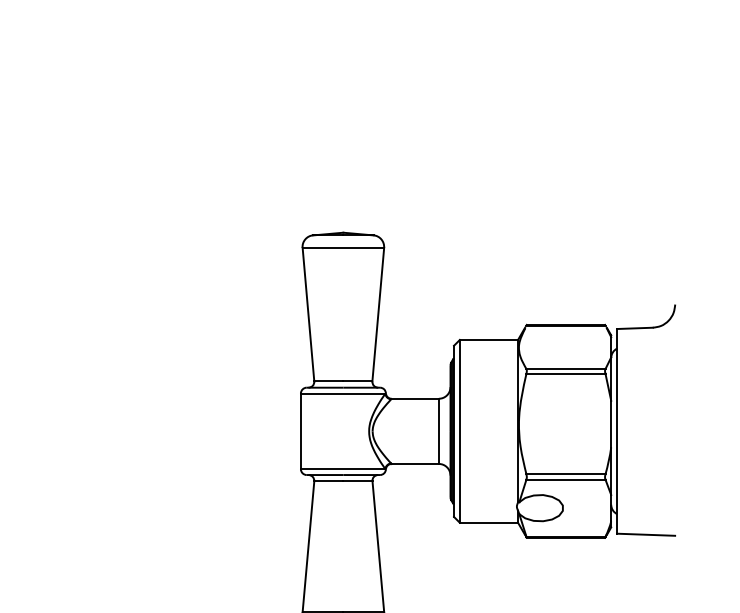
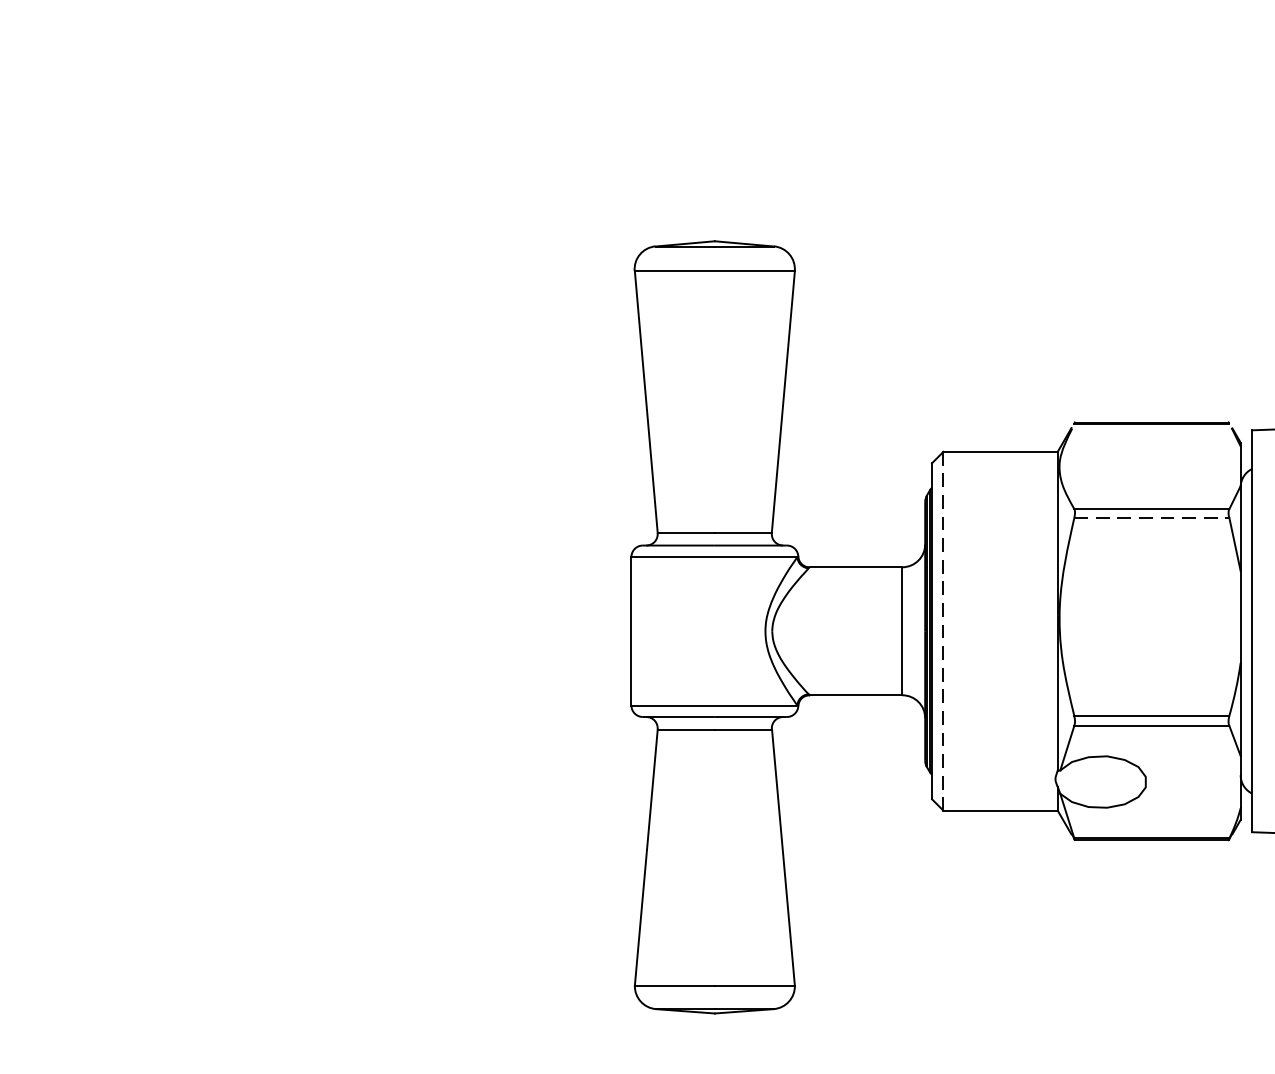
line: (565, 373) -> (1150, 517), solid -> dashed
line: (459, 431) -> (942, 631), solid -> dashed

